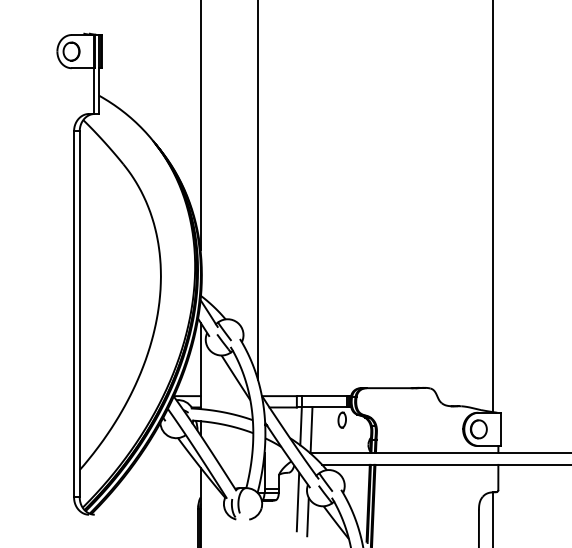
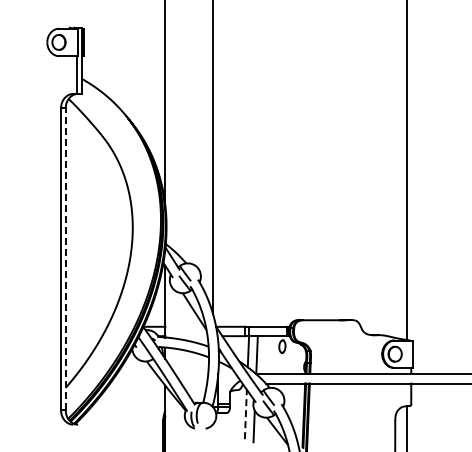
line: (79, 313) -> (65, 258), solid -> dashed
line: (297, 502) -> (245, 414), solid -> dashed

